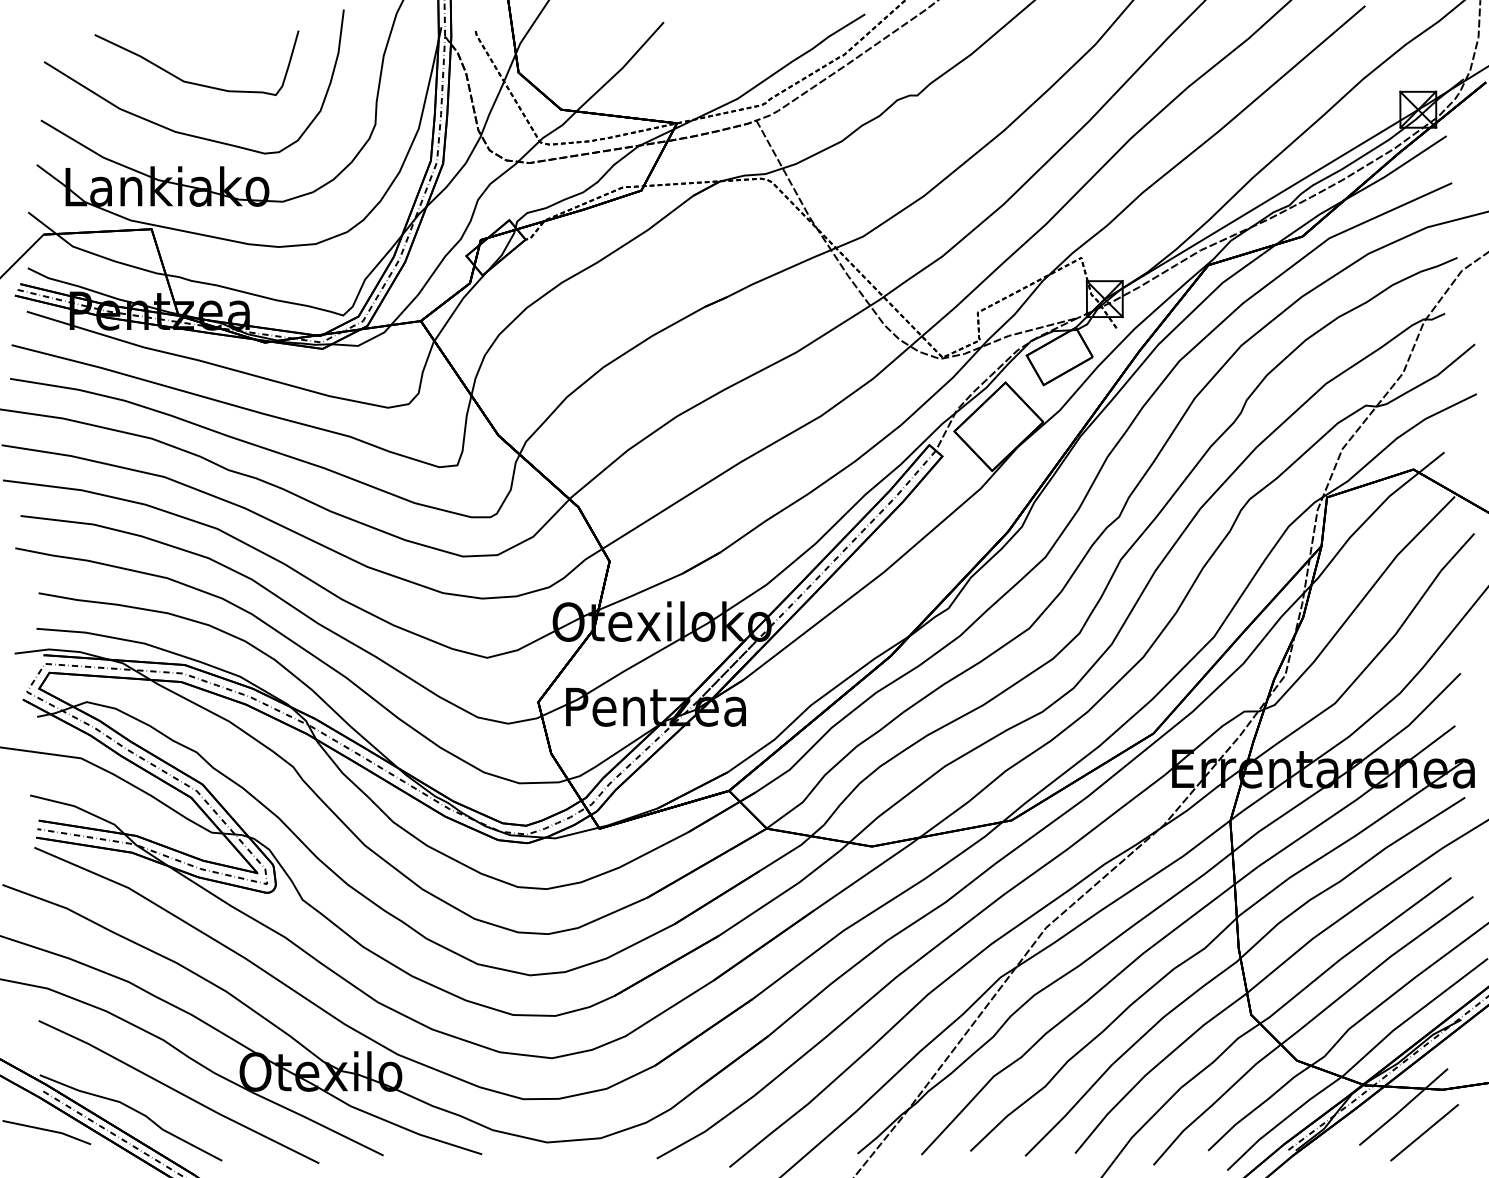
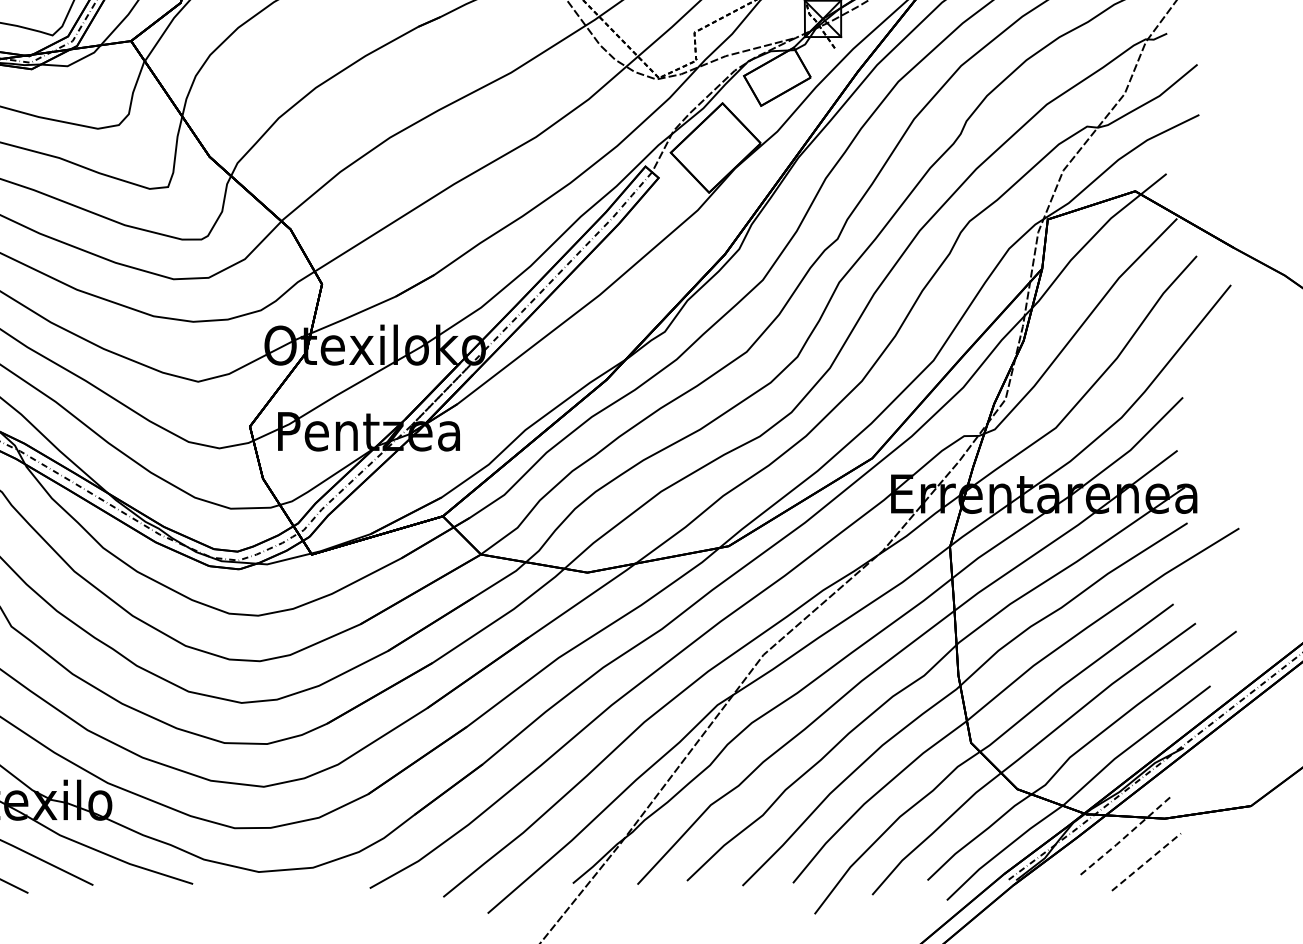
line: (1403, 1107) -> (1125, 836), solid -> dashed
line: (1424, 1132) -> (1146, 861), solid -> dashed

